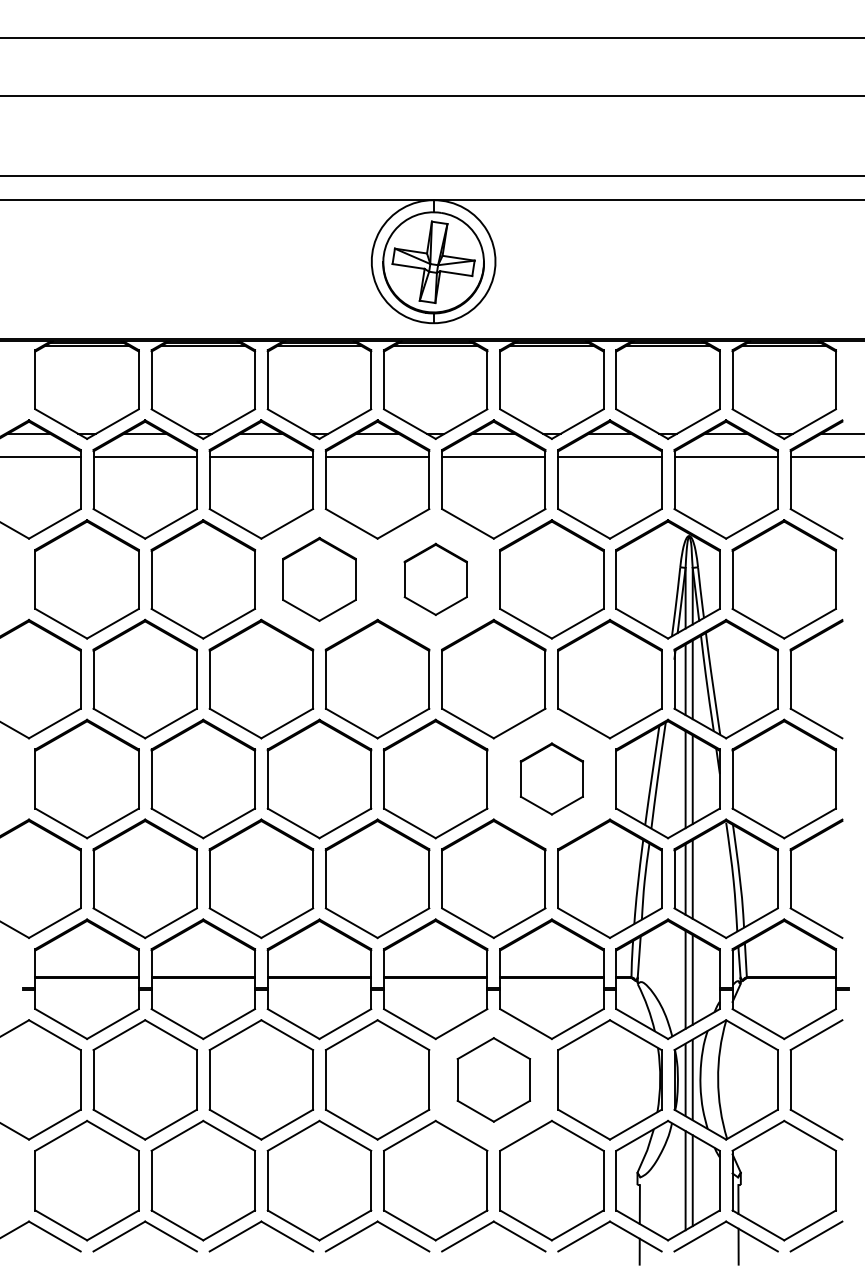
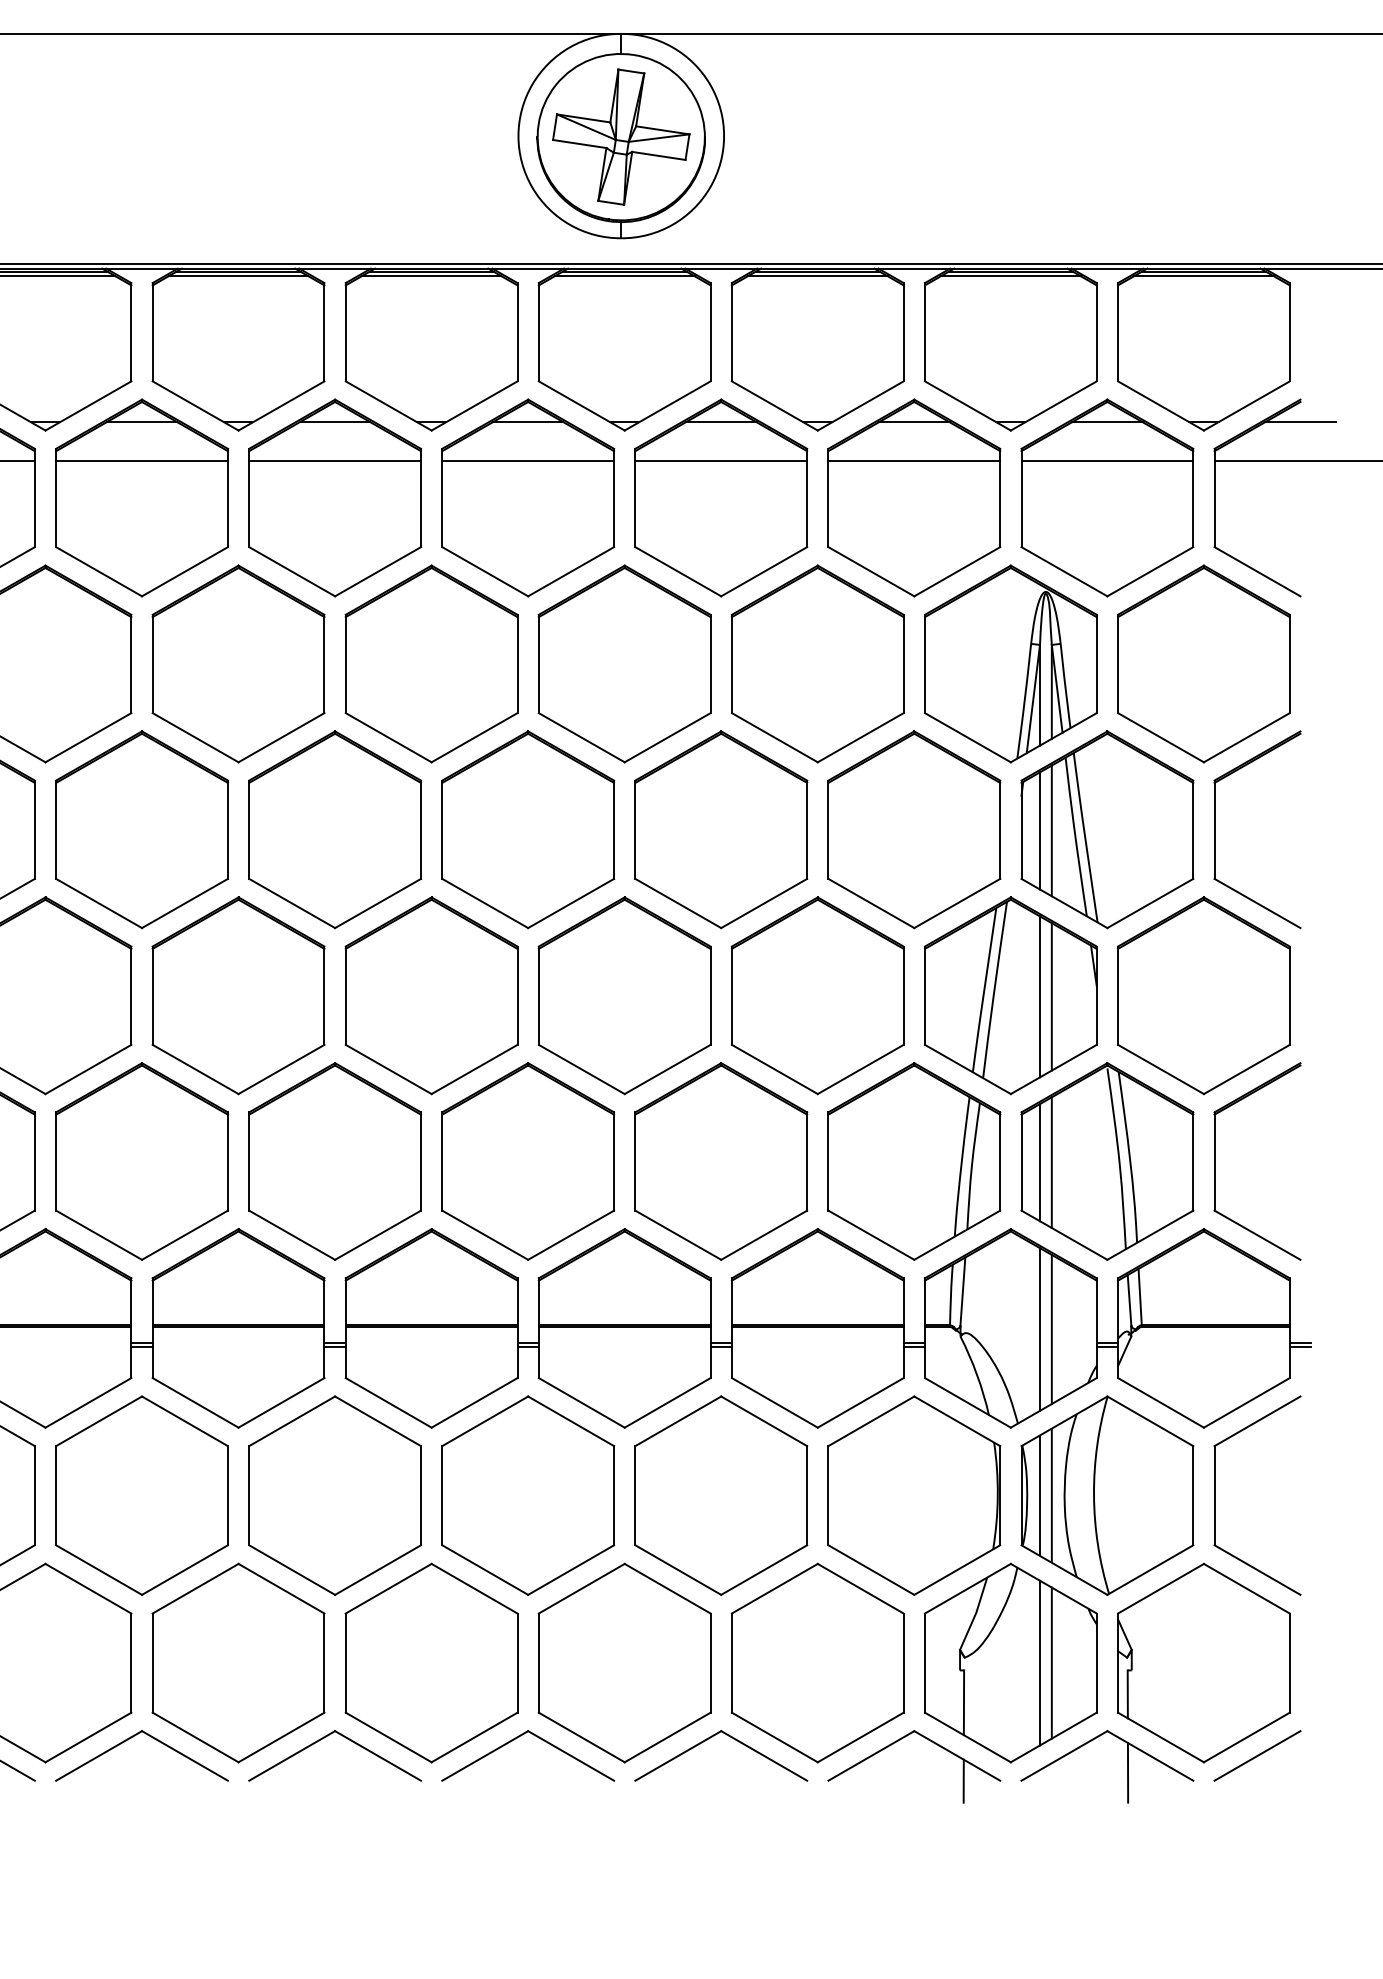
part: (319, 579) -> (431, 664), size x1.43
part: (435, 579) -> (624, 664), size x1.67
part: (551, 778) -> (817, 994), size x1.67
part: (493, 1079) -> (720, 1495), size x1.43

